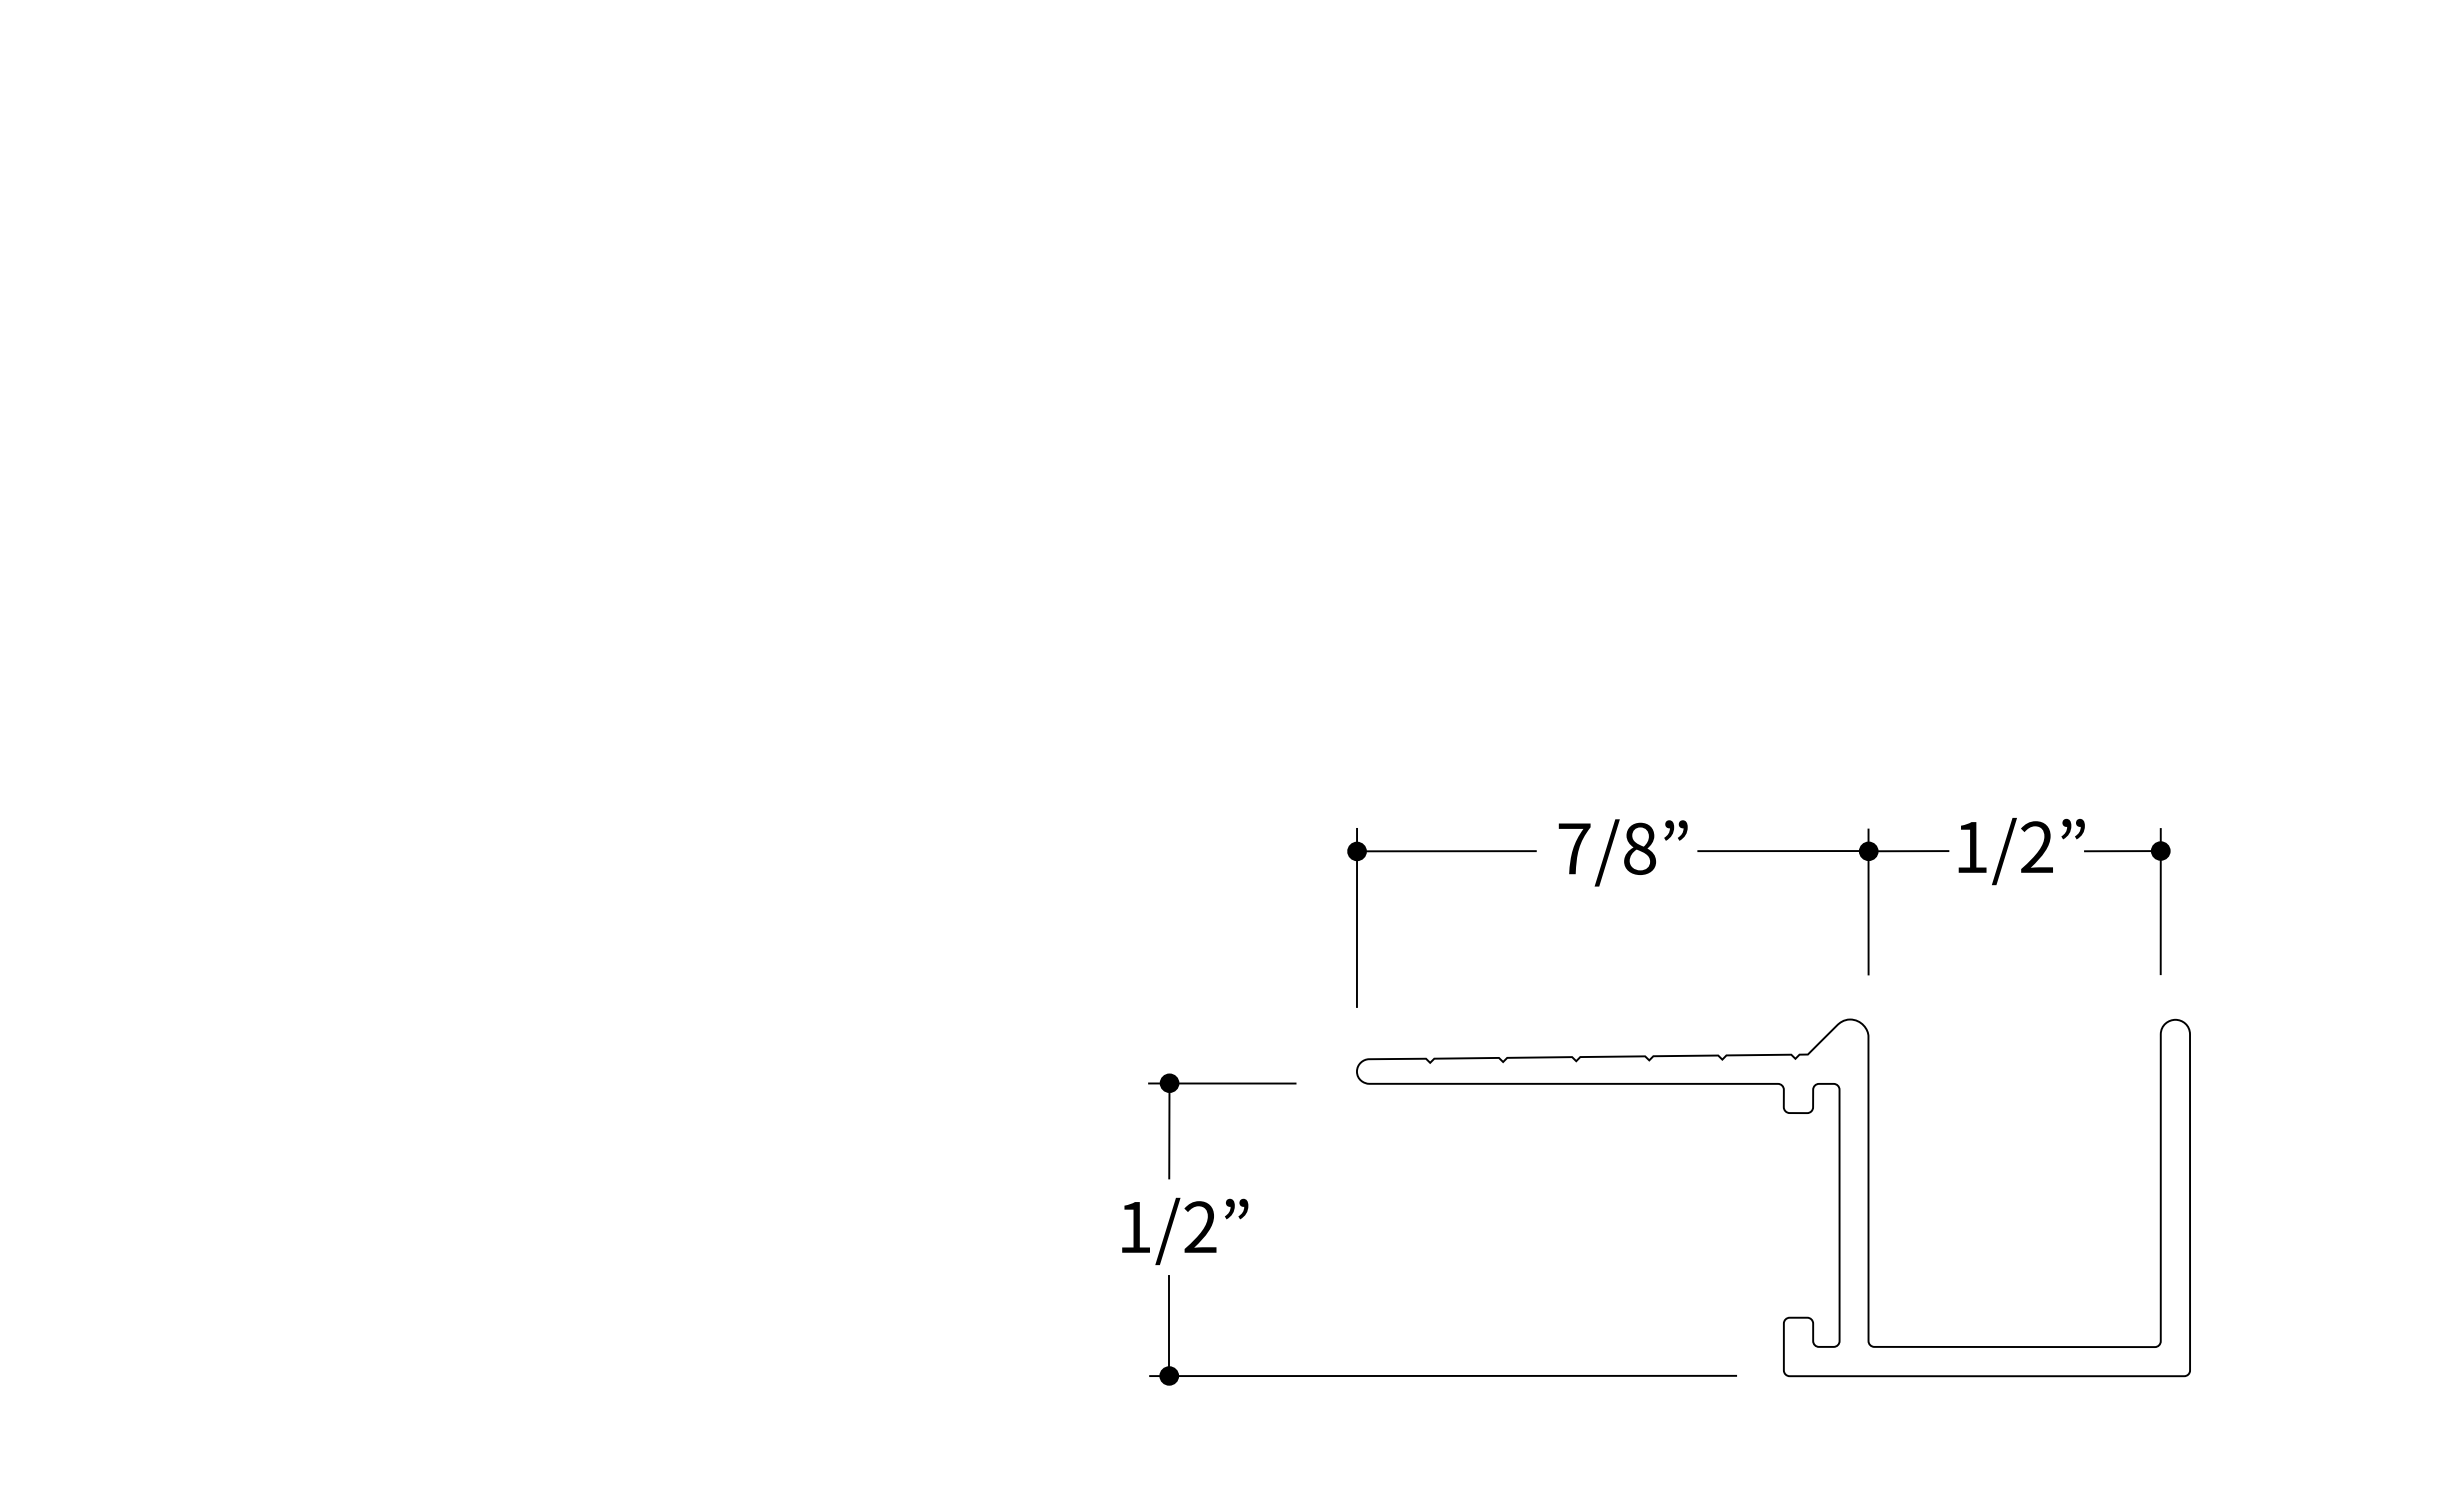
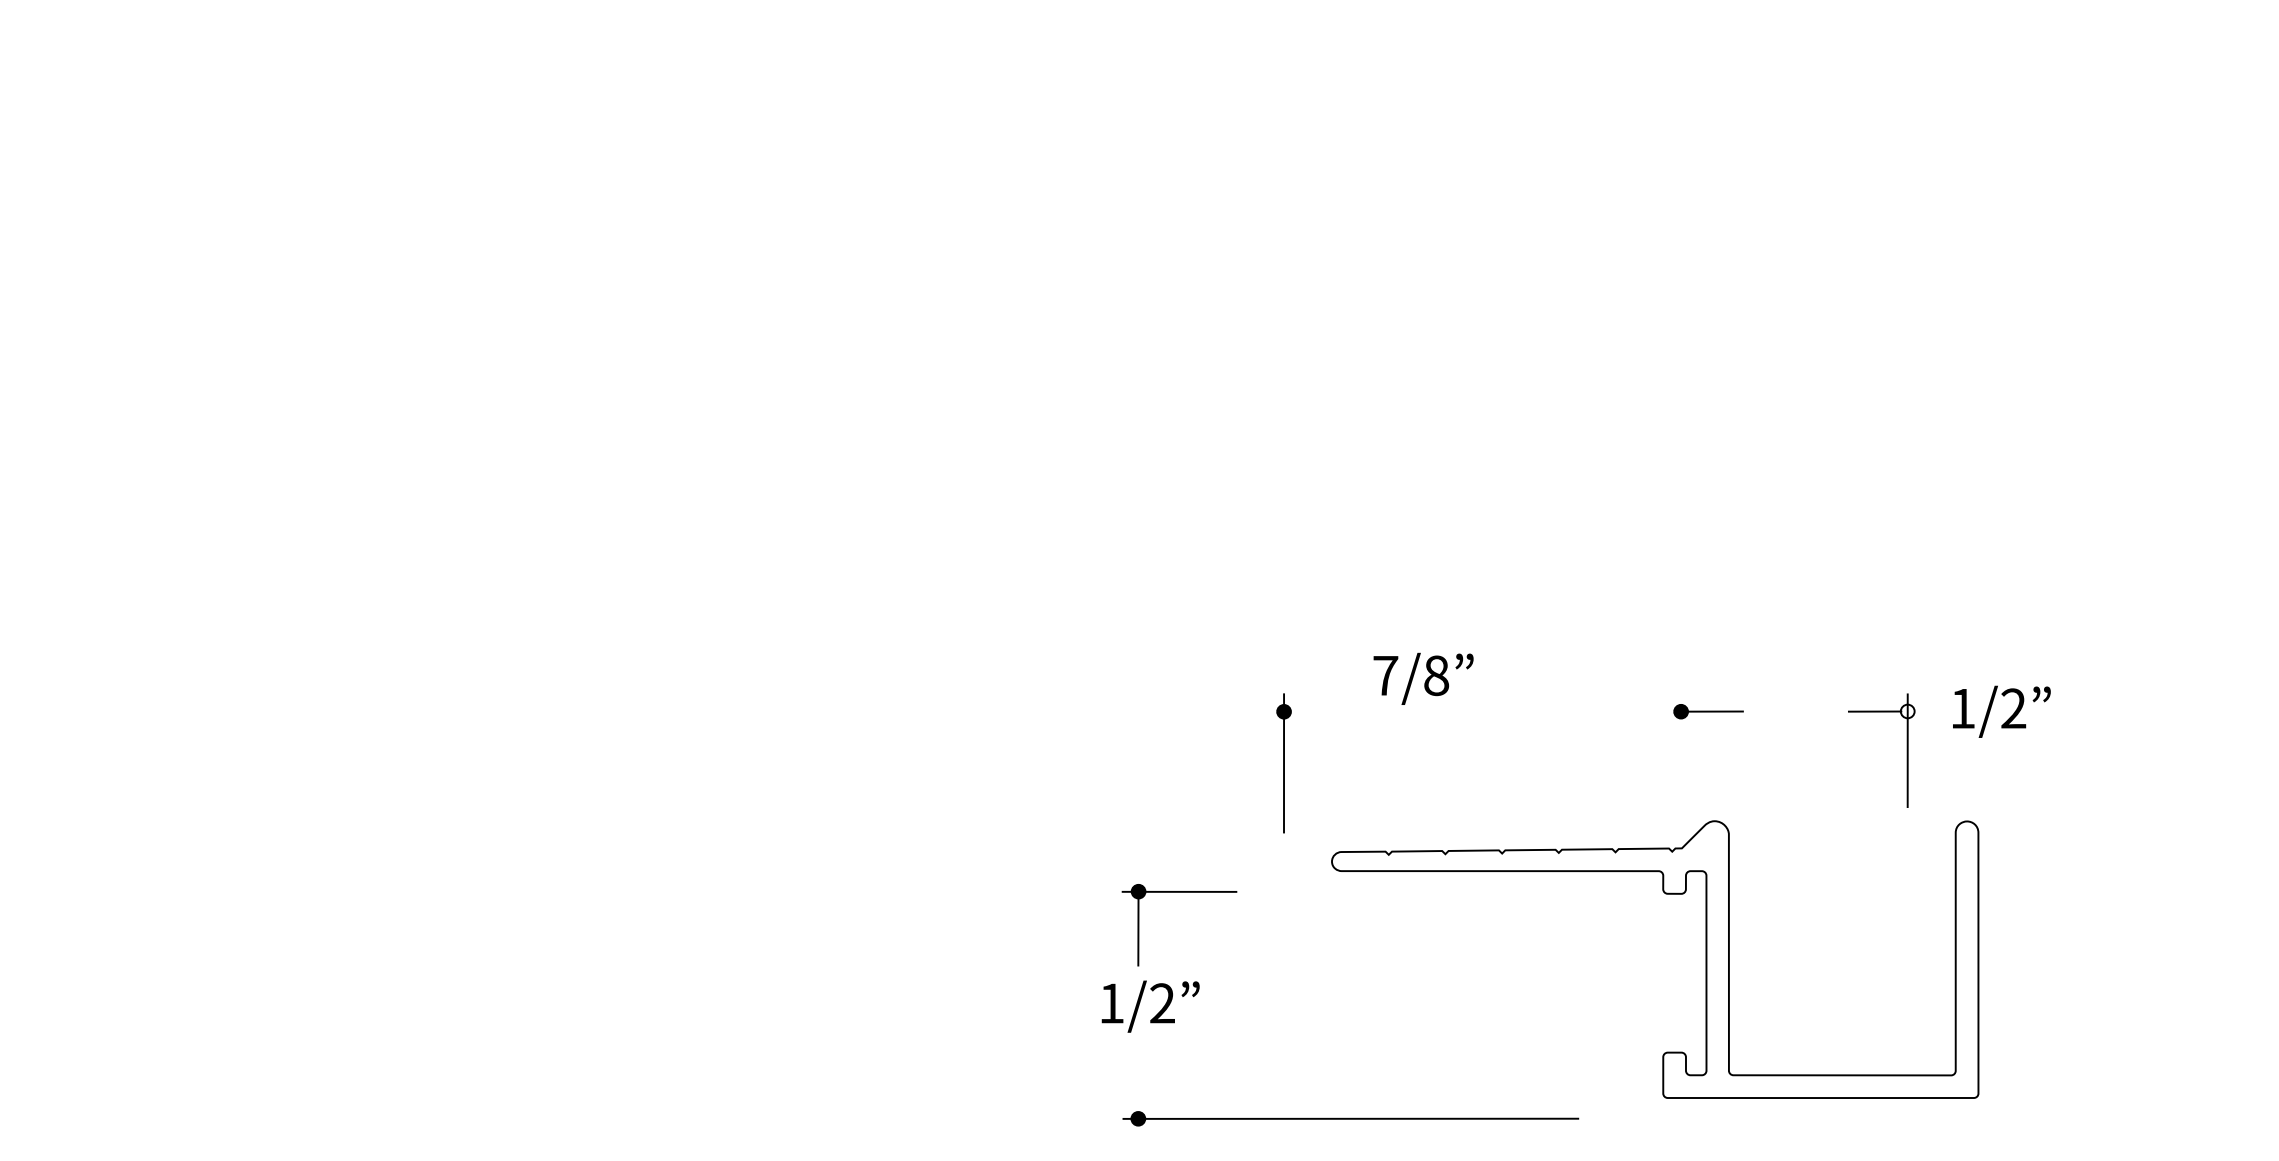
line: (1449, 851) -> (1355, 711), removed
line: (1779, 851) -> (1611, 711), removed
text: (2021, 851) -> (2001, 711), moved
fill: (2160, 851) -> (1907, 711), removed
text: (1623, 852) -> (1423, 678), moved
line: (1867, 901) -> (1680, 750), removed
part: (1838, 1197) -> (1705, 959), moved
line: (1169, 1322) -> (1138, 1077), removed

